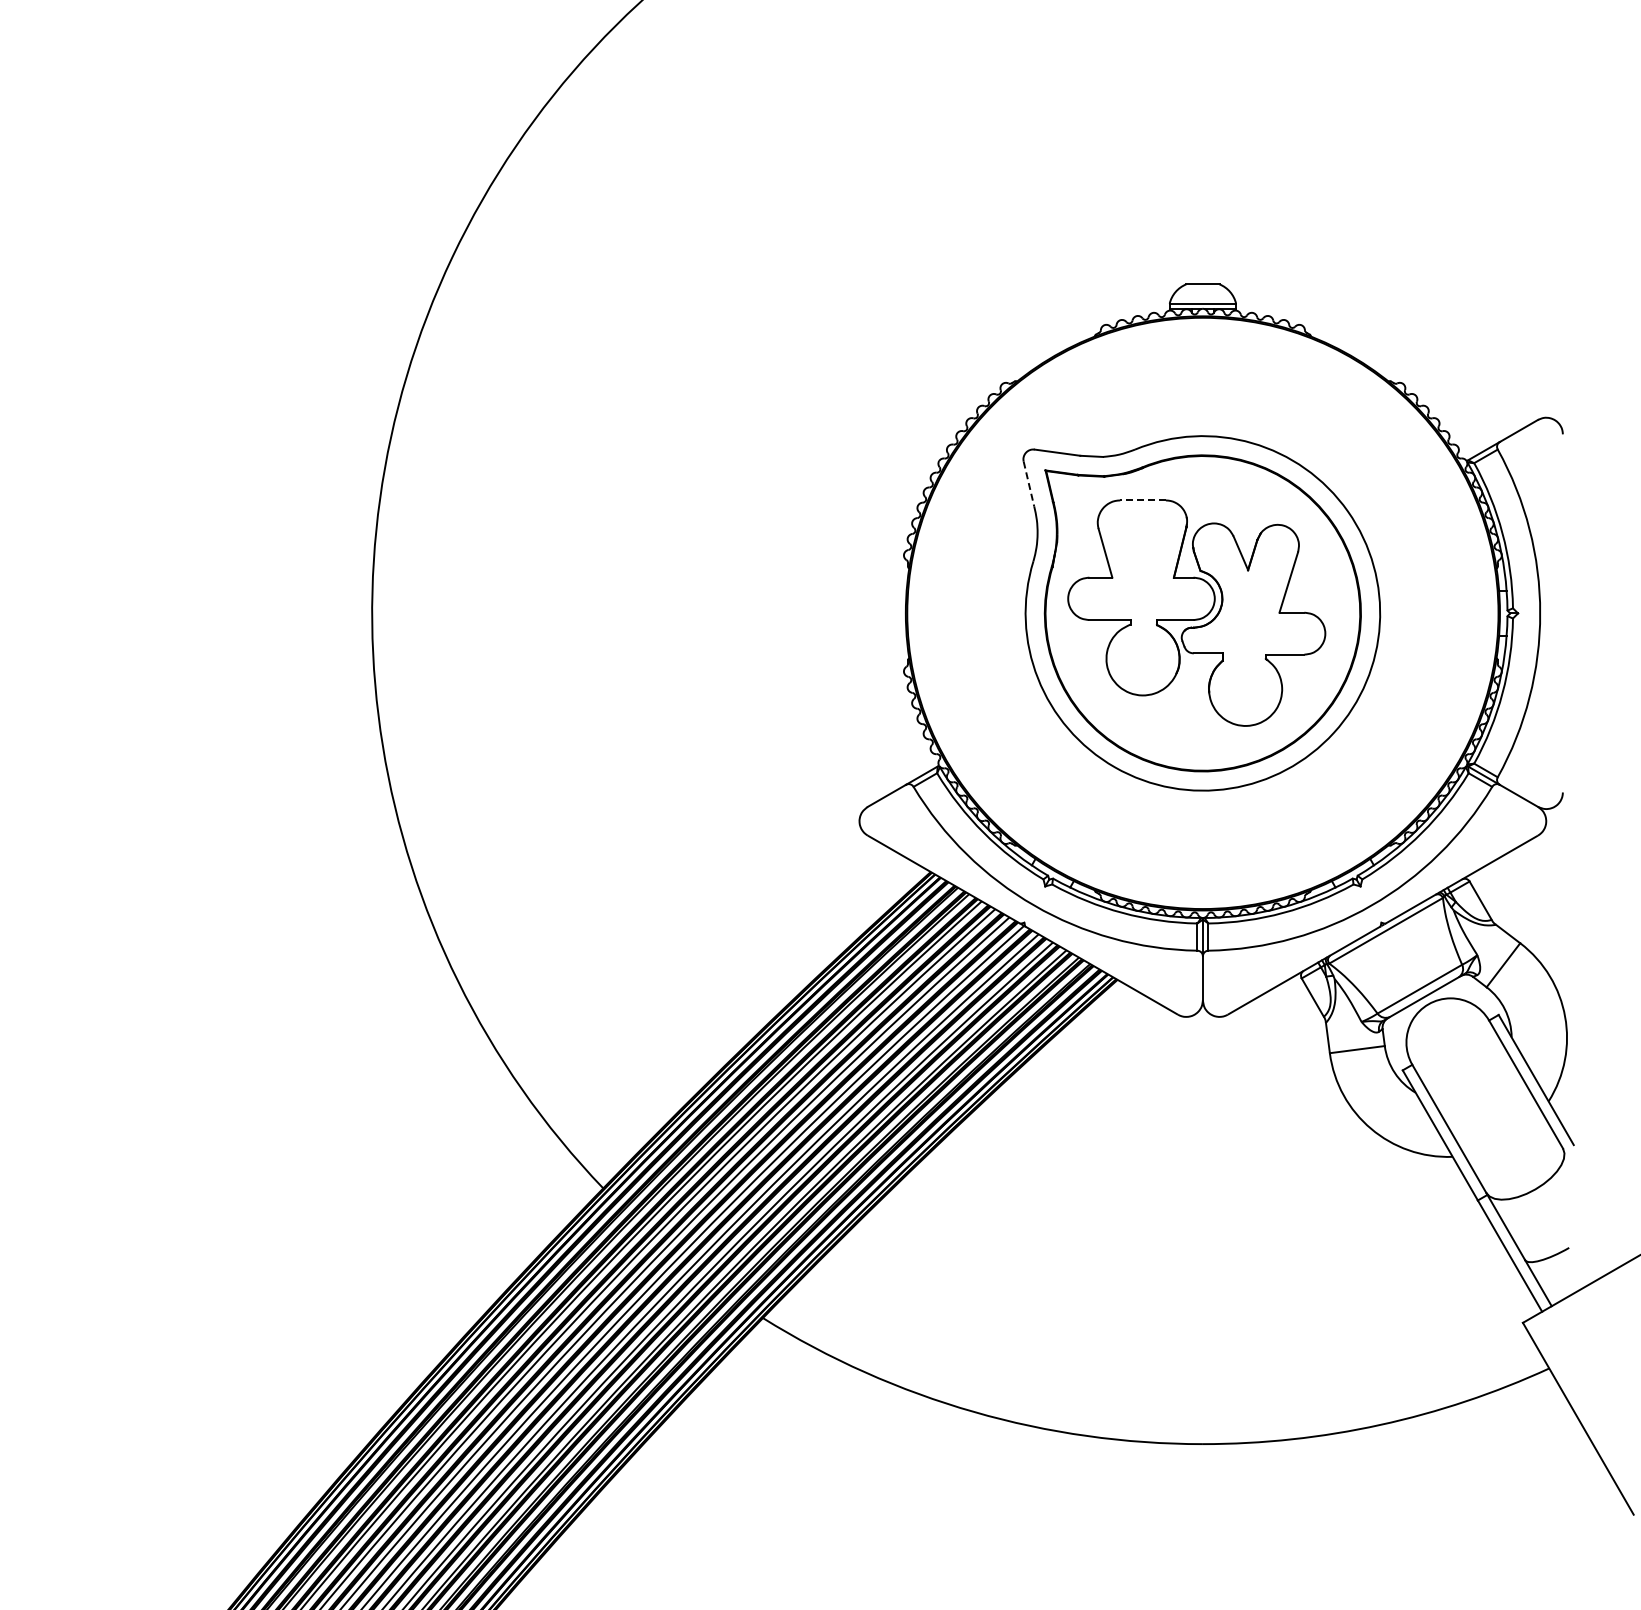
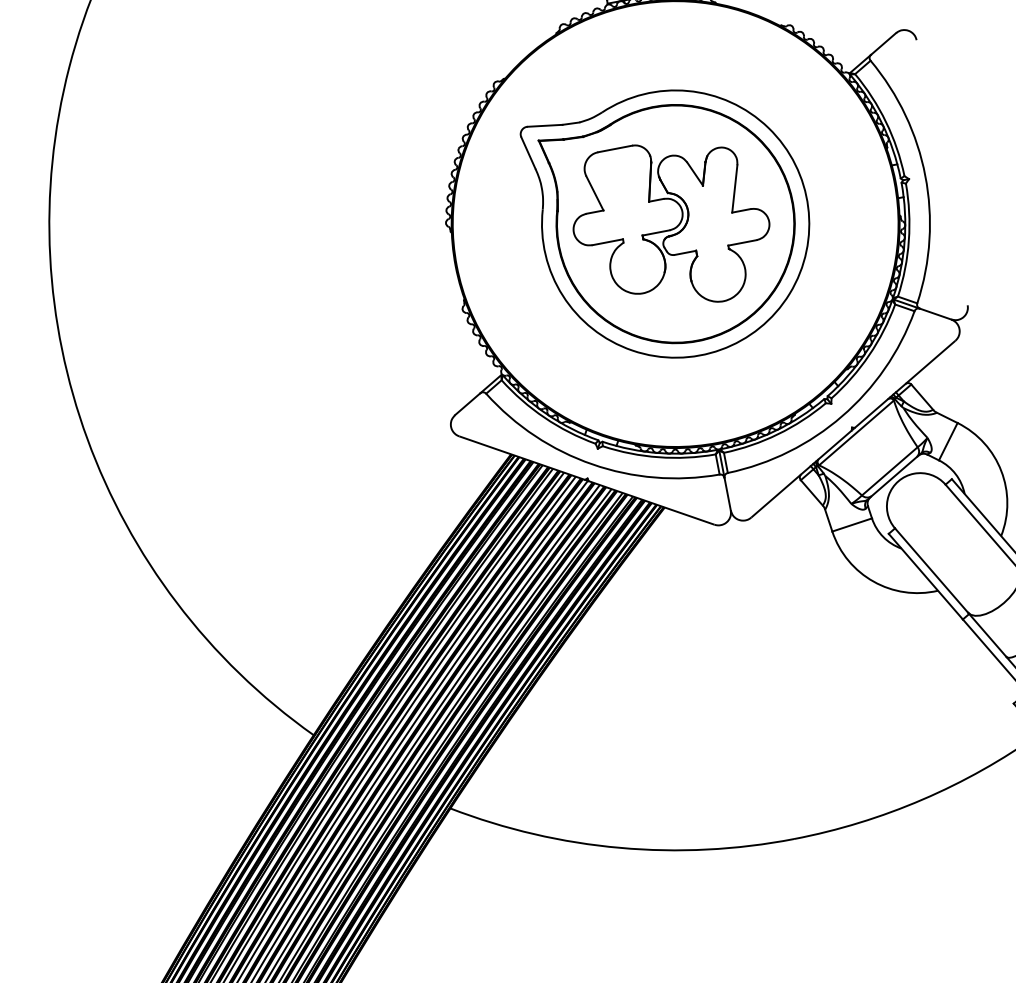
line: (1028, 484) -> (528, 153), dashed -> solid
line: (1143, 500) -> (615, 148), dashed -> solid

